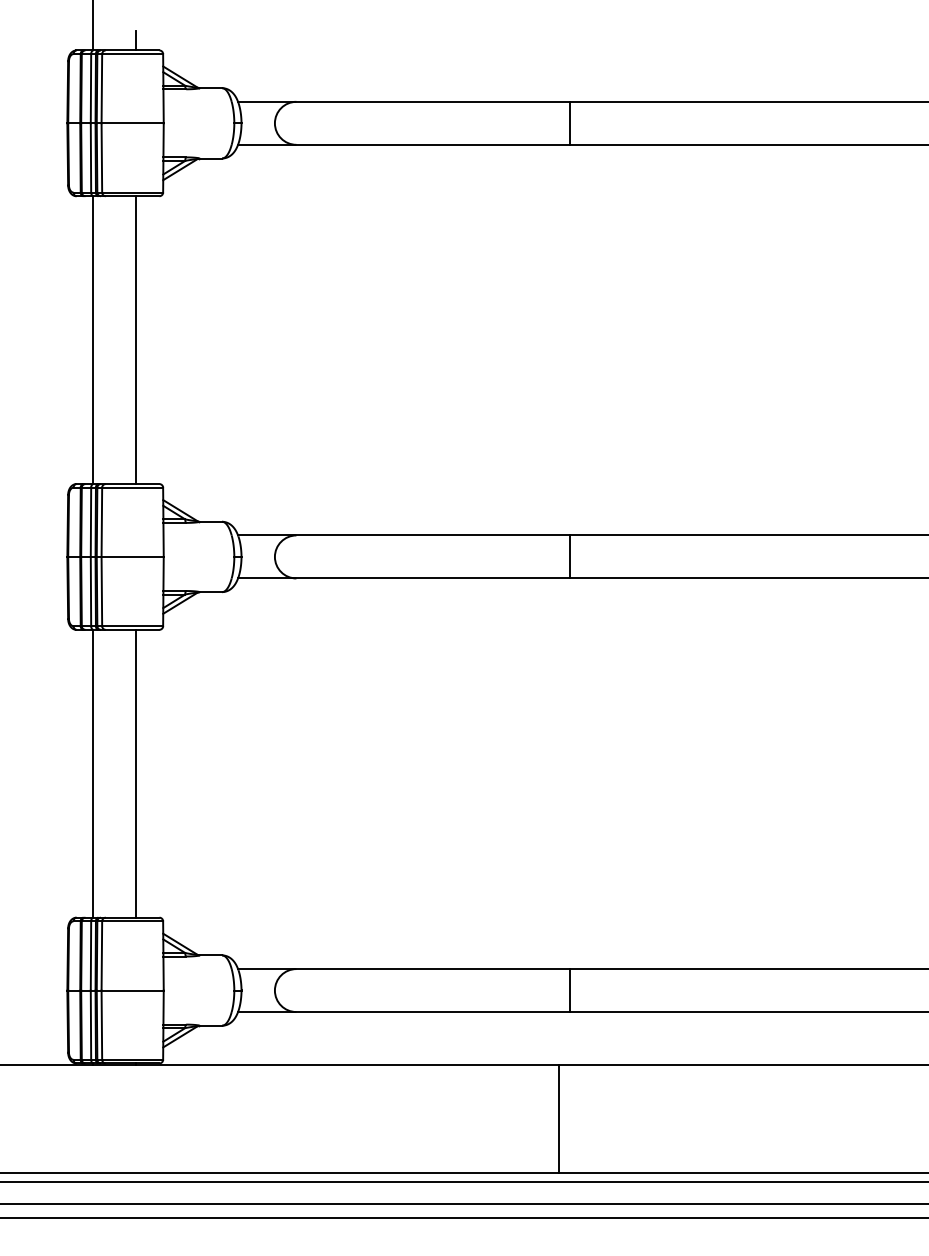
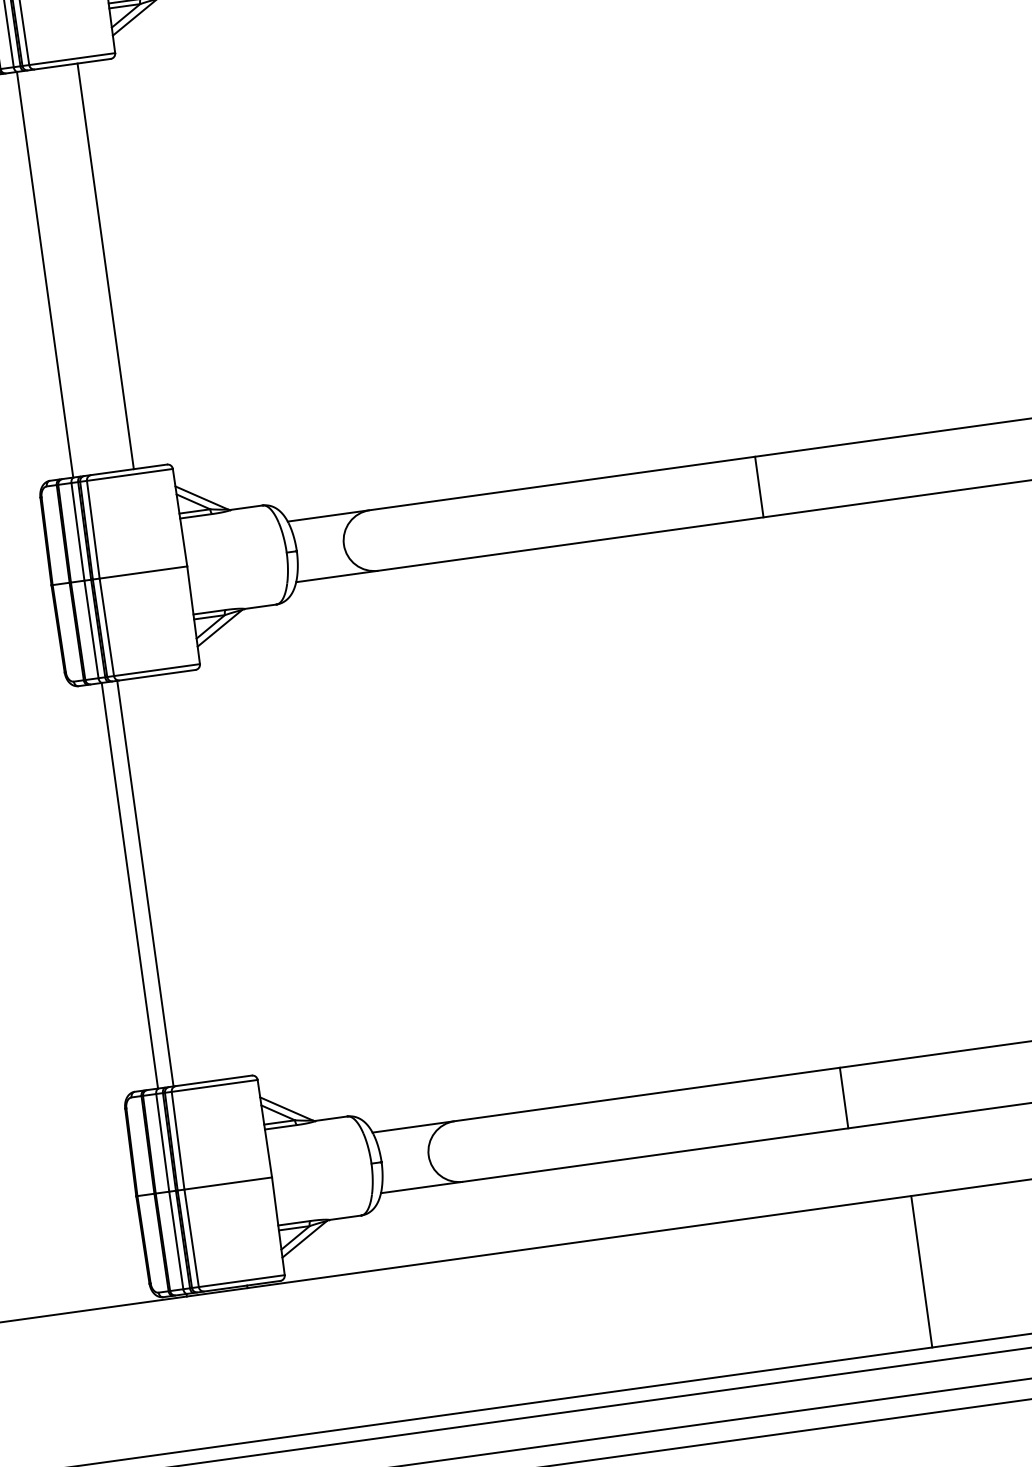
line: (135, 773) -> (144, 883), moved
line: (559, 1118) -> (922, 1270), moved

